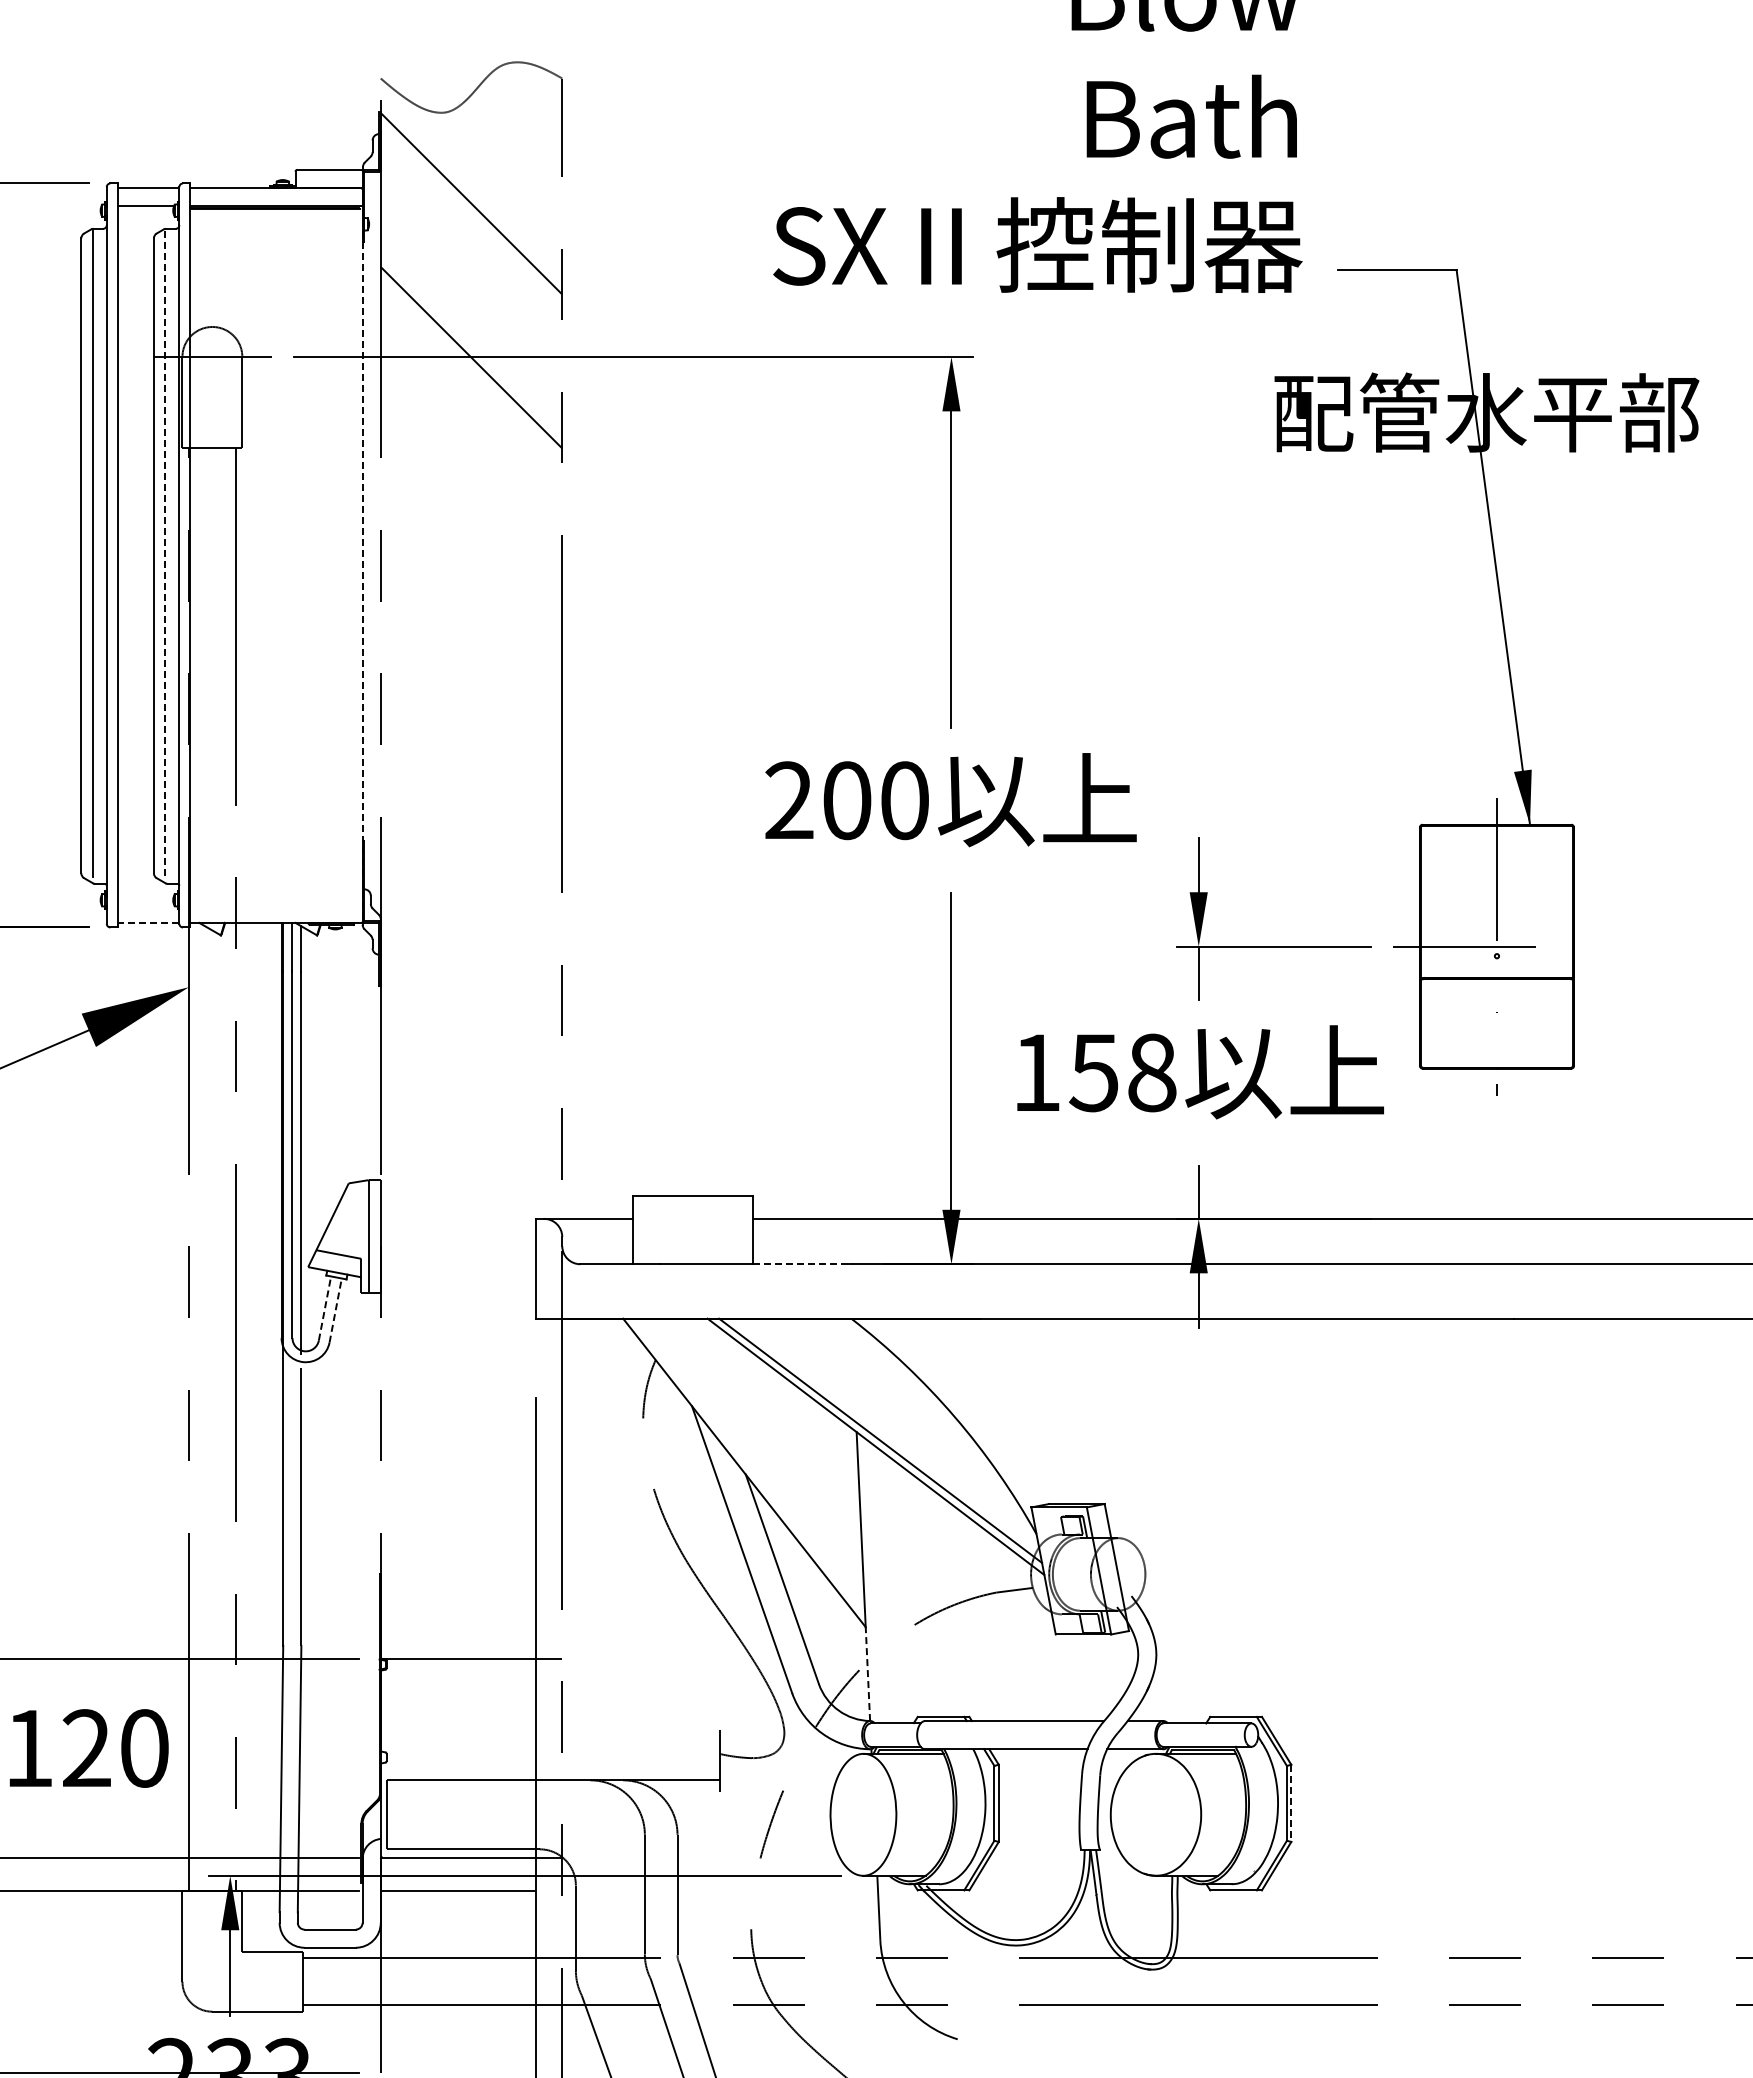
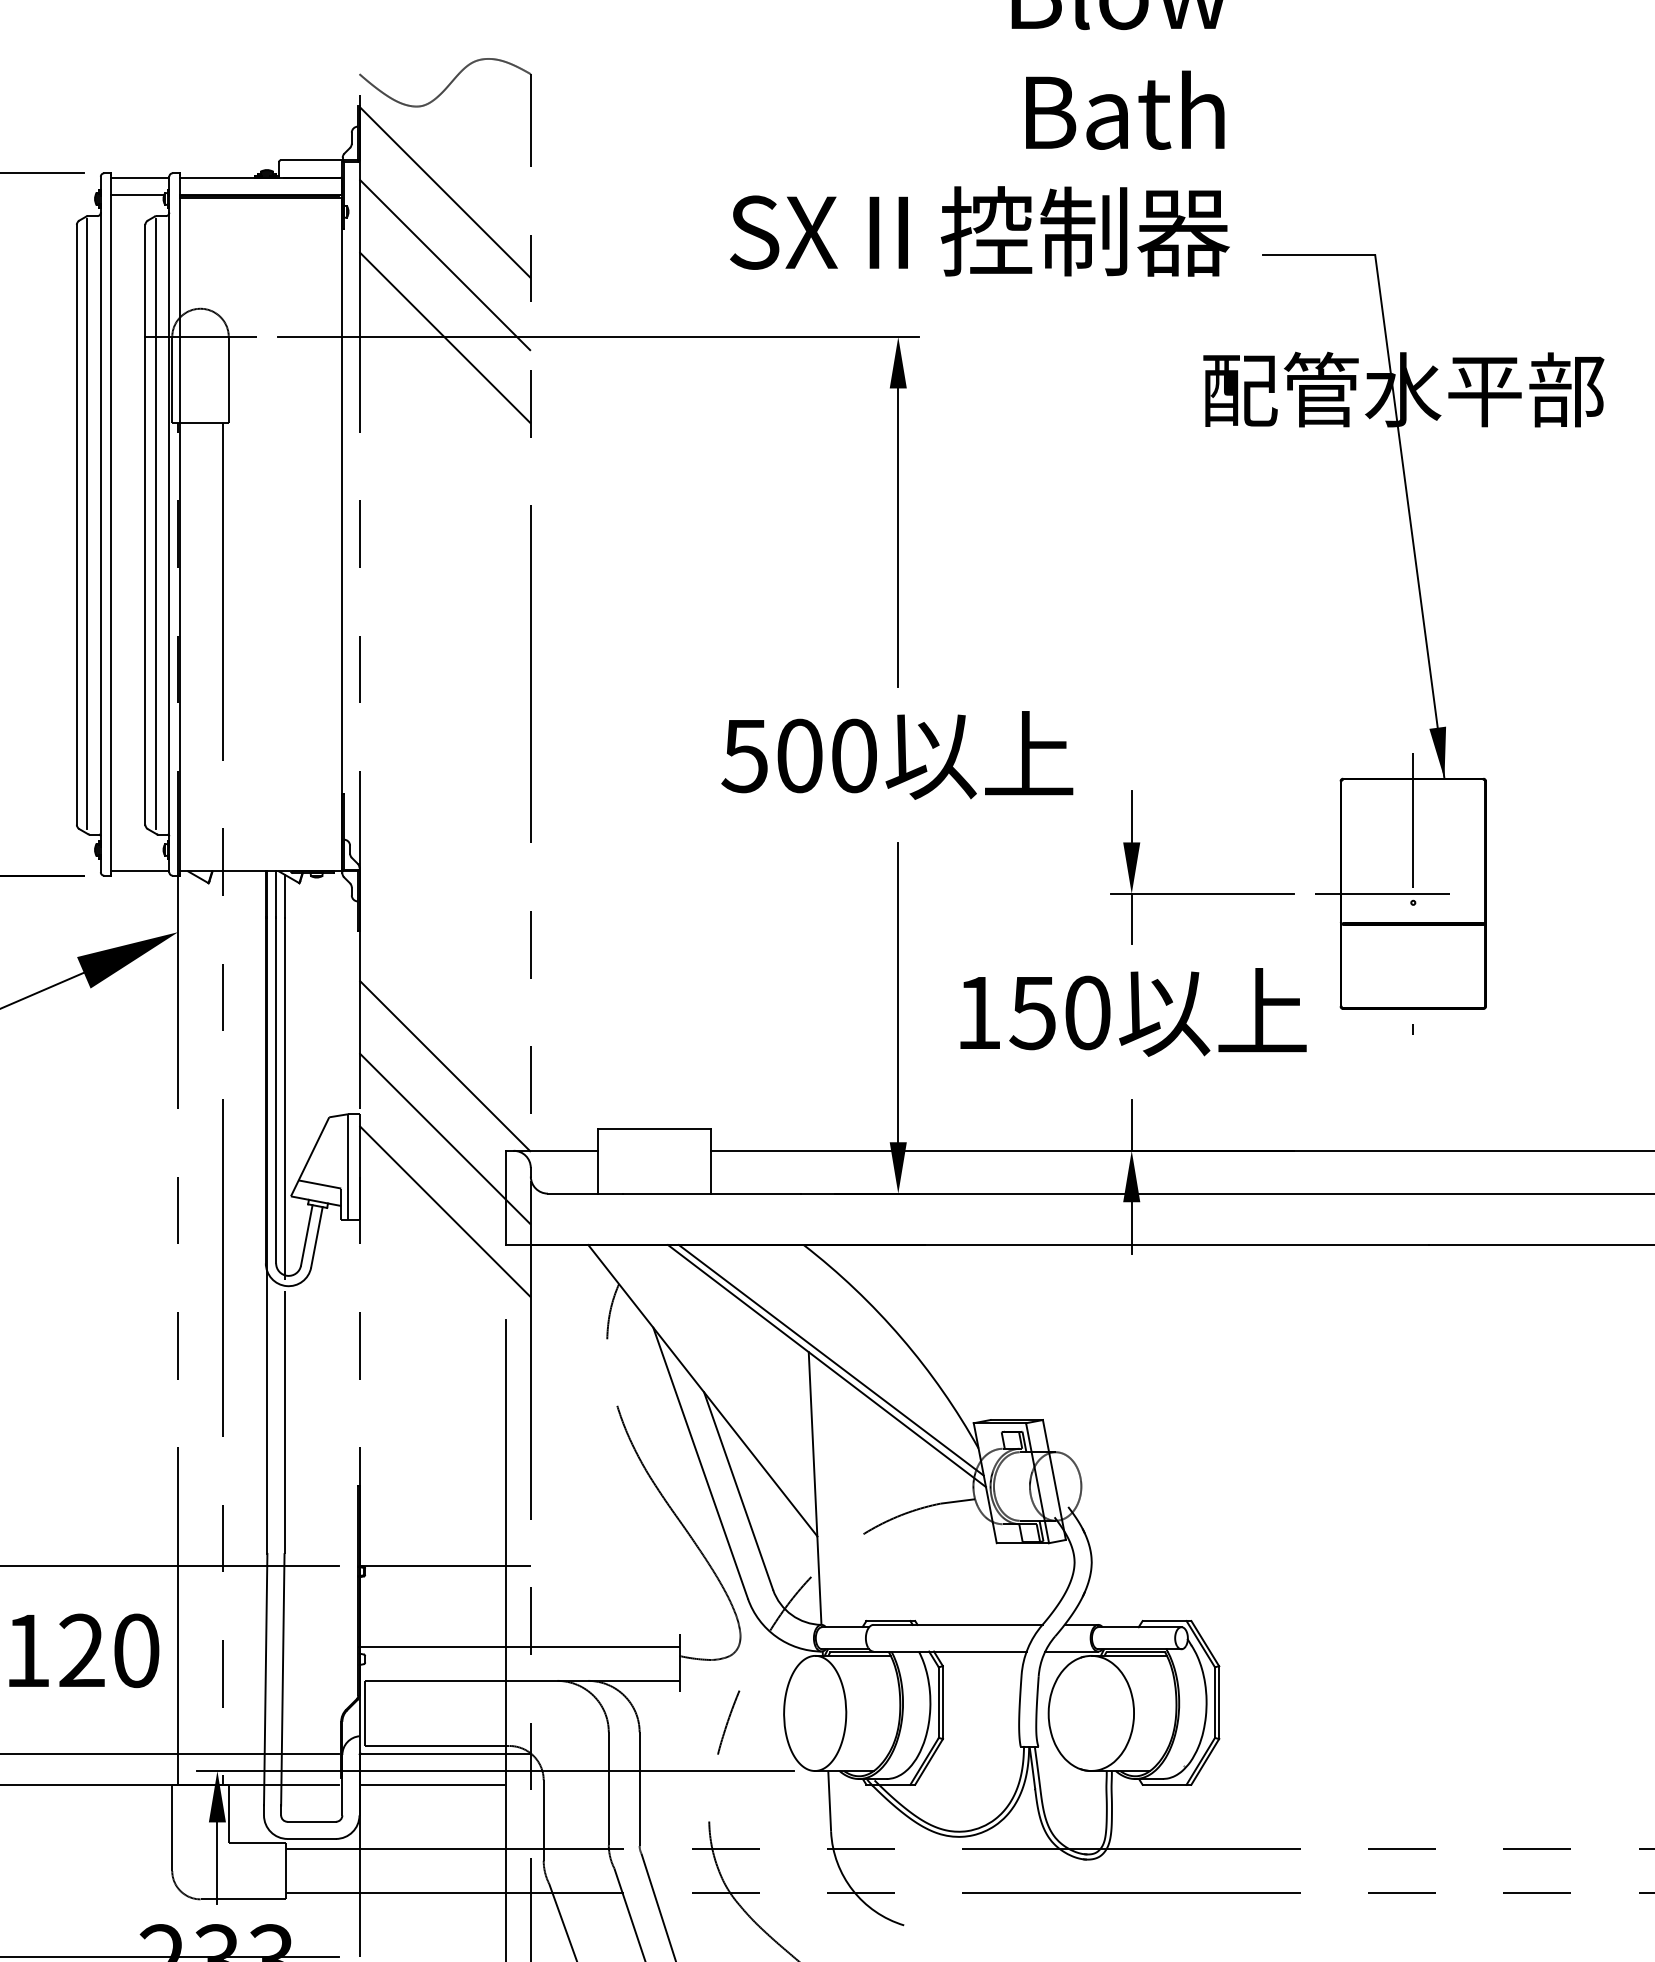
line: (471, 280) -> (445, 264), added
line: (165, 554) -> (156, 523), dashed -> solid
line: (362, 566) -> (342, 534), dashed -> solid
text: (788, 800) -> (744, 755), 200 -> 500
line: (148, 922) -> (140, 871), dashed -> solid
text: (1152, 1072) -> (1088, 1012), 158 -> 150
line: (471, 1128) -> (445, 1065), added
line: (471, 1205) -> (445, 1138), added
line: (800, 1264) -> (755, 1193), dashed -> solid
line: (471, 1282) -> (445, 1210), added
line: (324, 1308) -> (306, 1235), dashed -> solid
line: (335, 1310) -> (316, 1237), dashed -> solid
line: (867, 1674) -> (819, 1580), dashed -> solid
line: (549, 1744) -> (518, 1647), added
line: (1291, 1803) -> (1219, 1702), dashed -> solid

